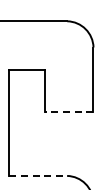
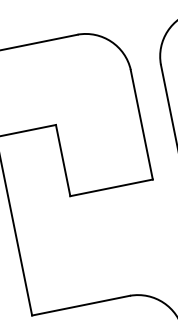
line: (68, 112) -> (110, 188), dashed -> solid
line: (38, 175) -> (81, 304), dashed -> solid

